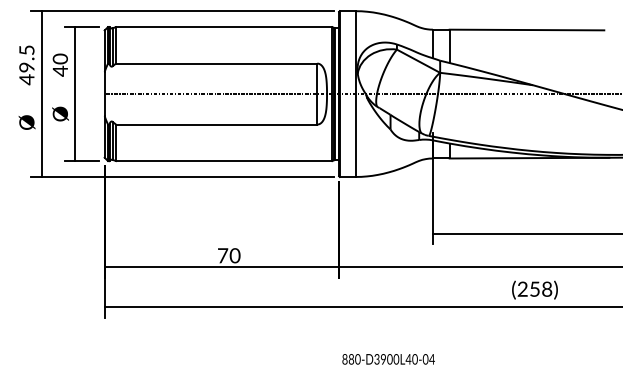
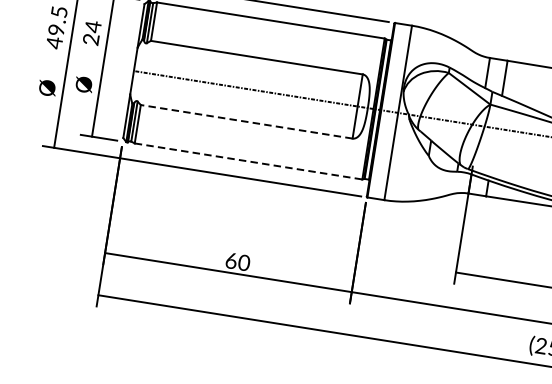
text: (59, 64) -> (91, 32), 40 -> 24
line: (216, 124) -> (246, 121), solid -> dashed
line: (224, 161) -> (248, 161), solid -> dashed
text: (223, 255) -> (232, 260), 70 -> 60

